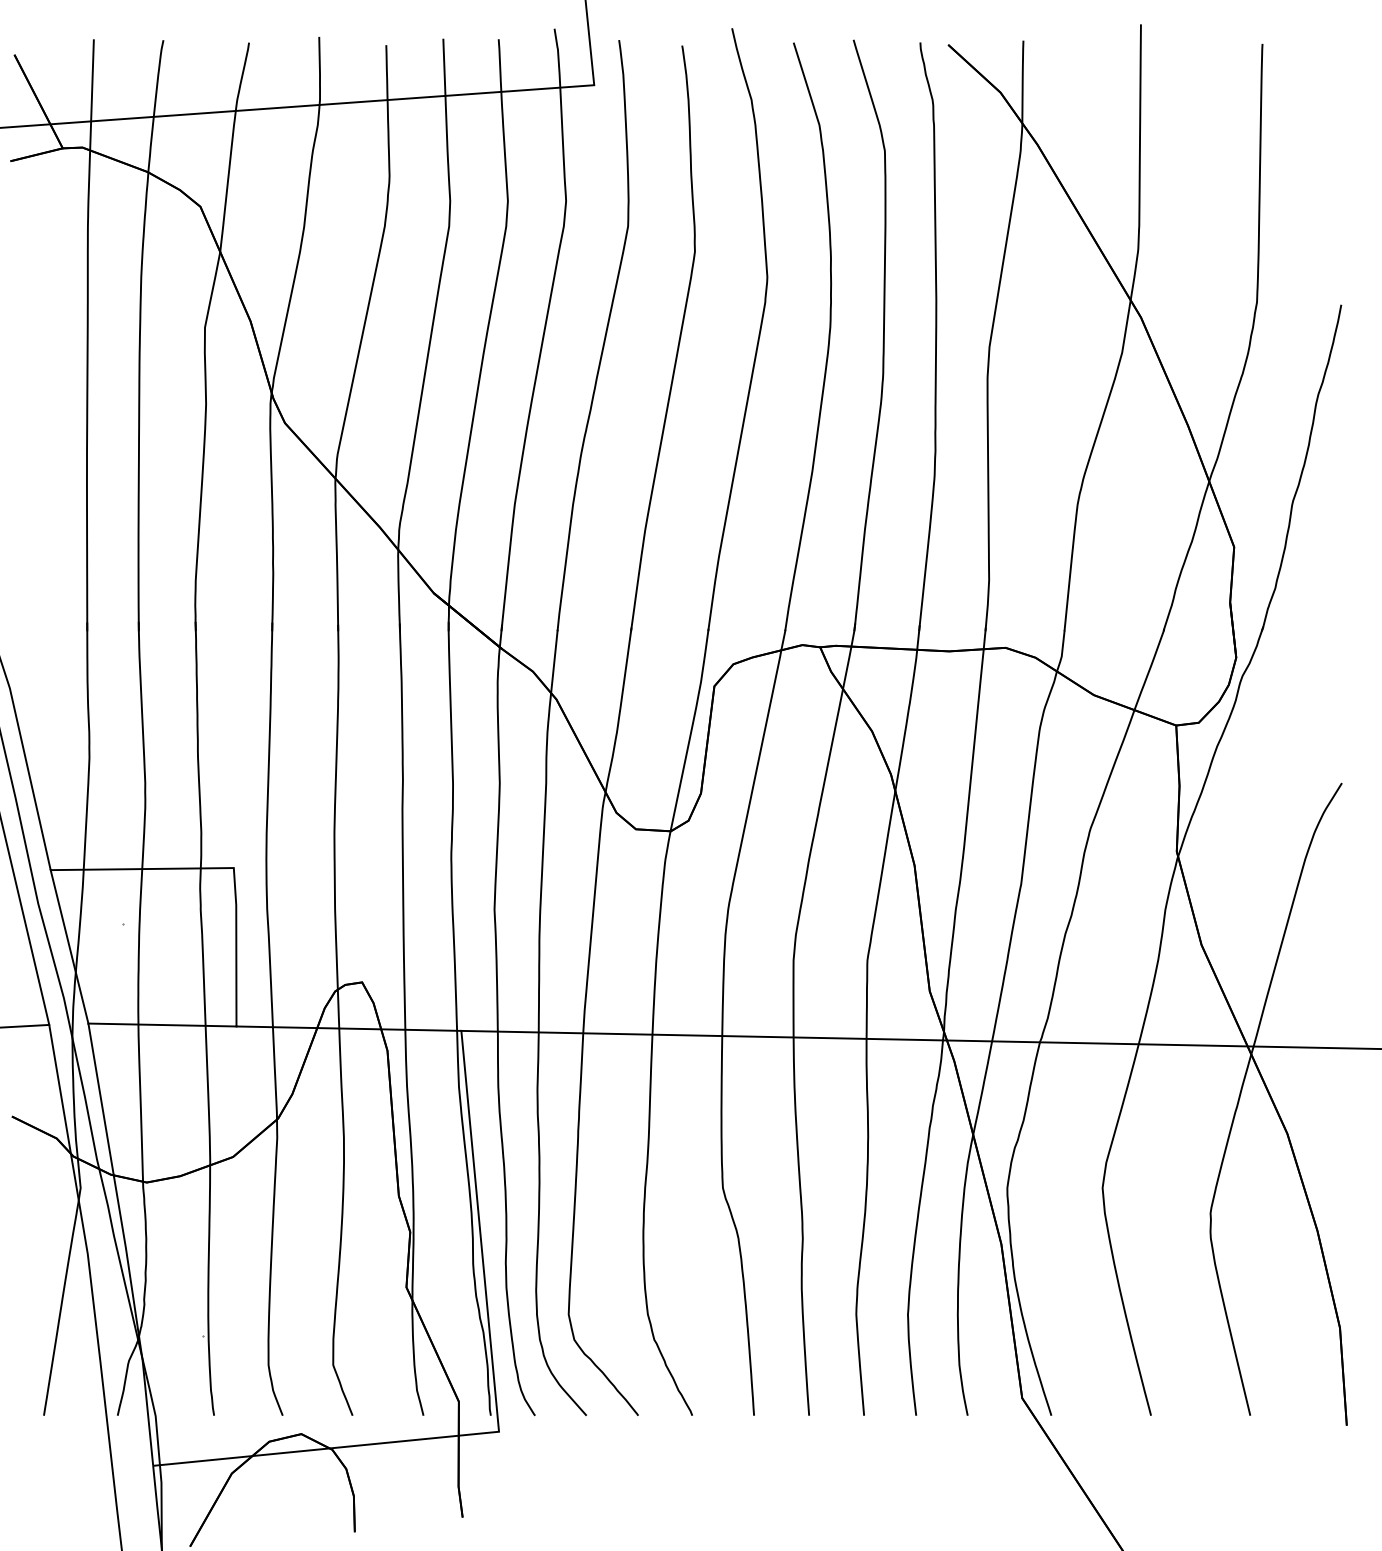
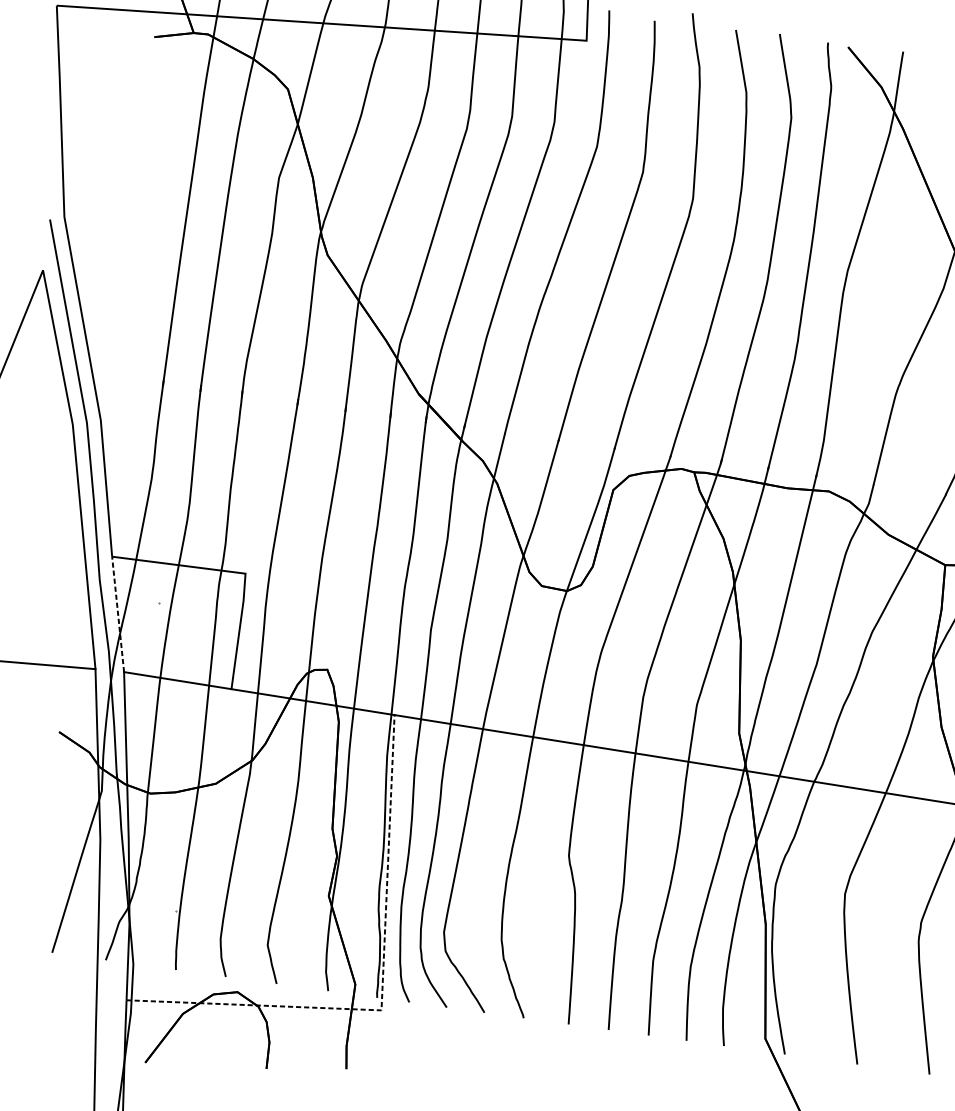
line: (69, 946) -> (118, 614), solid -> dashed
line: (496, 1404) -> (382, 990), solid -> dashed

